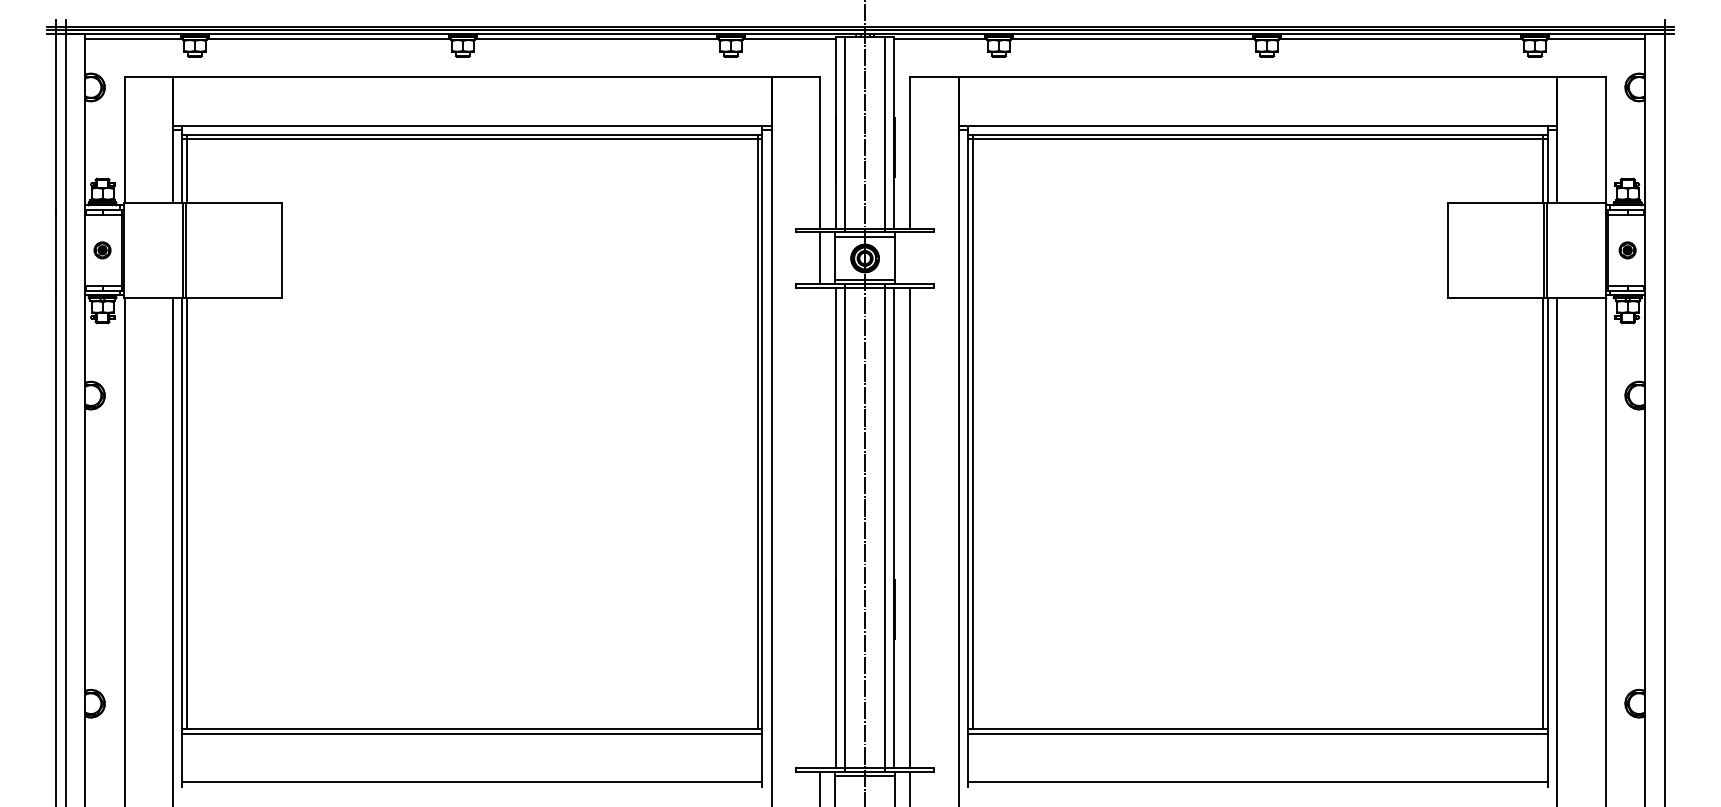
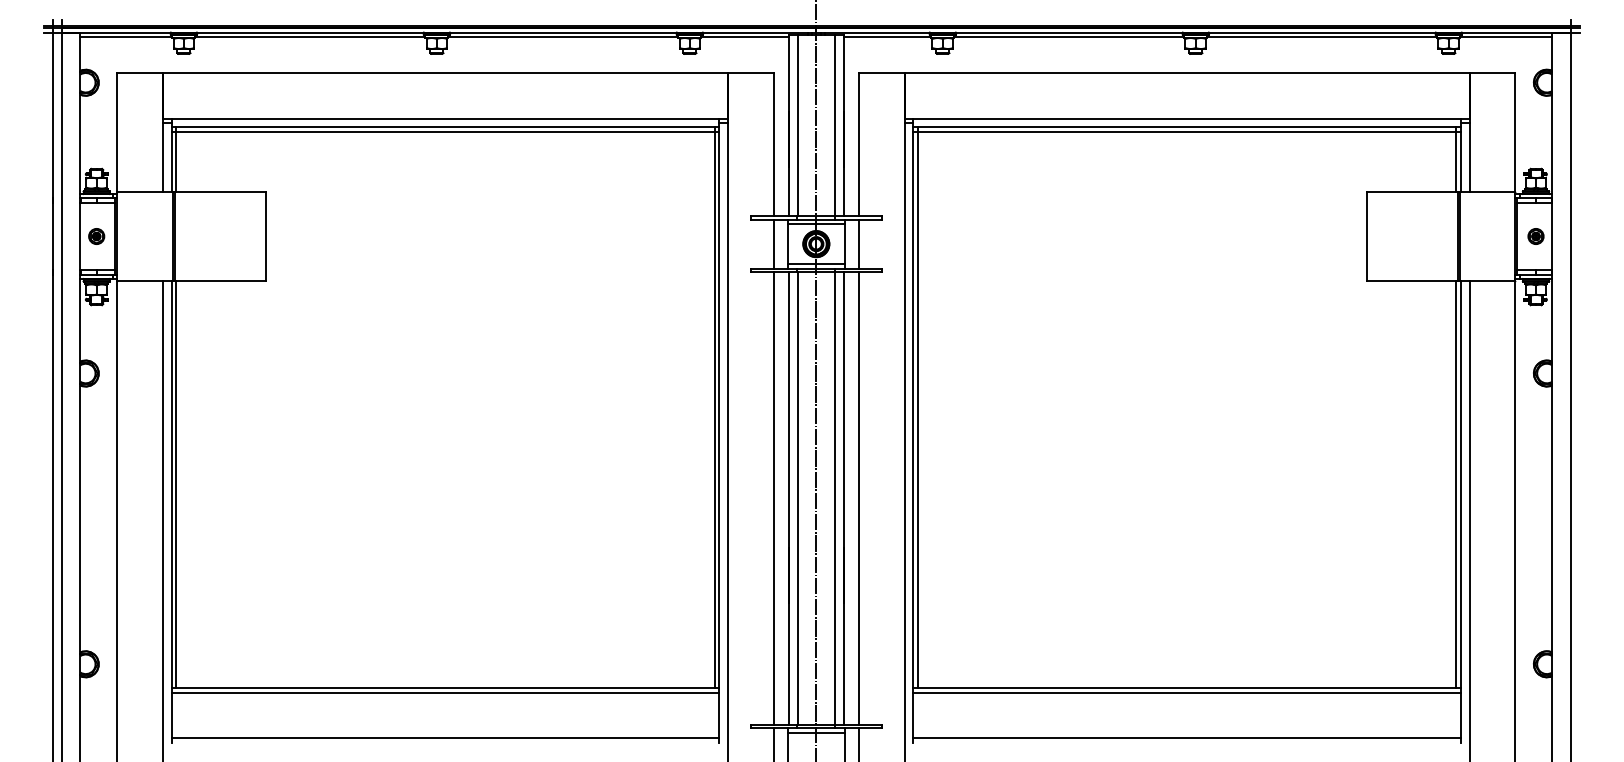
line: (909, 257) -> (858, 243), added
line: (819, 528) -> (773, 498), added

